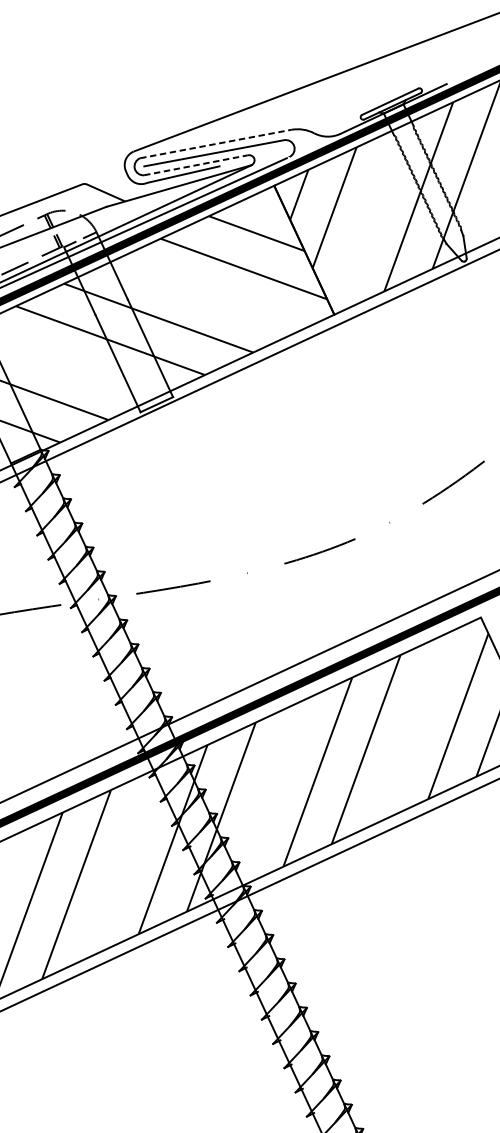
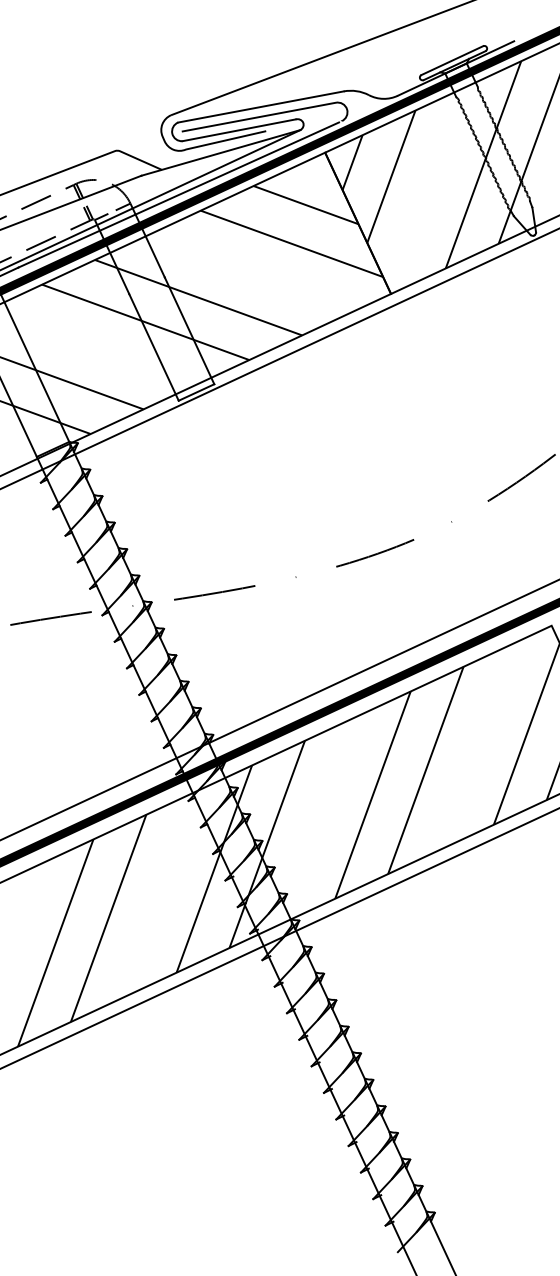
line: (216, 143) -> (261, 106), dashed -> solid
line: (196, 165) -> (239, 130), dashed -> solid

